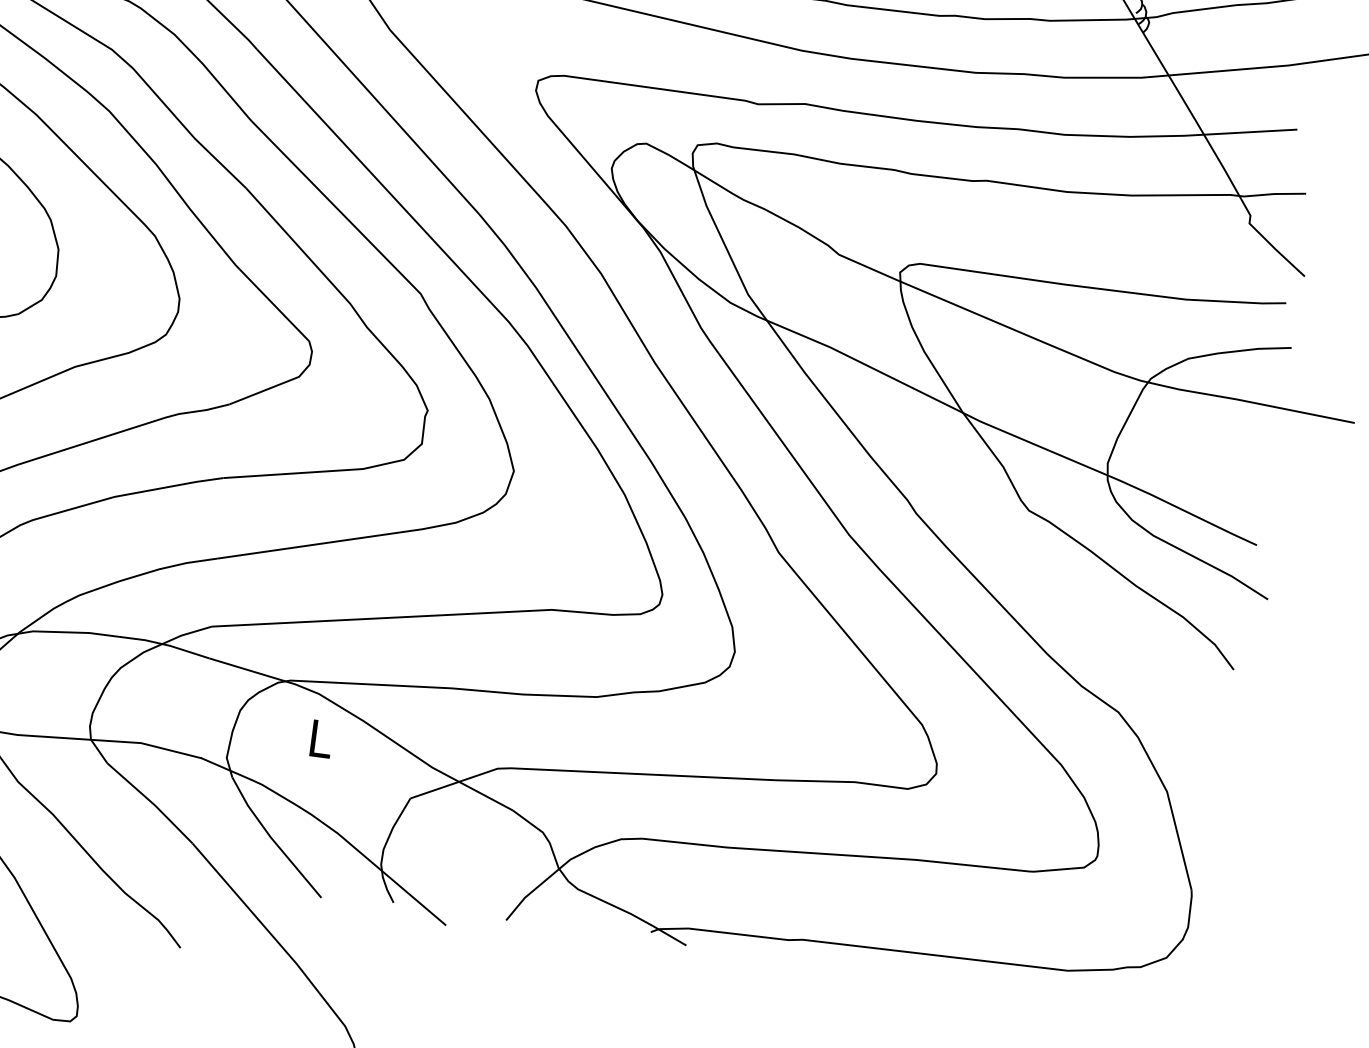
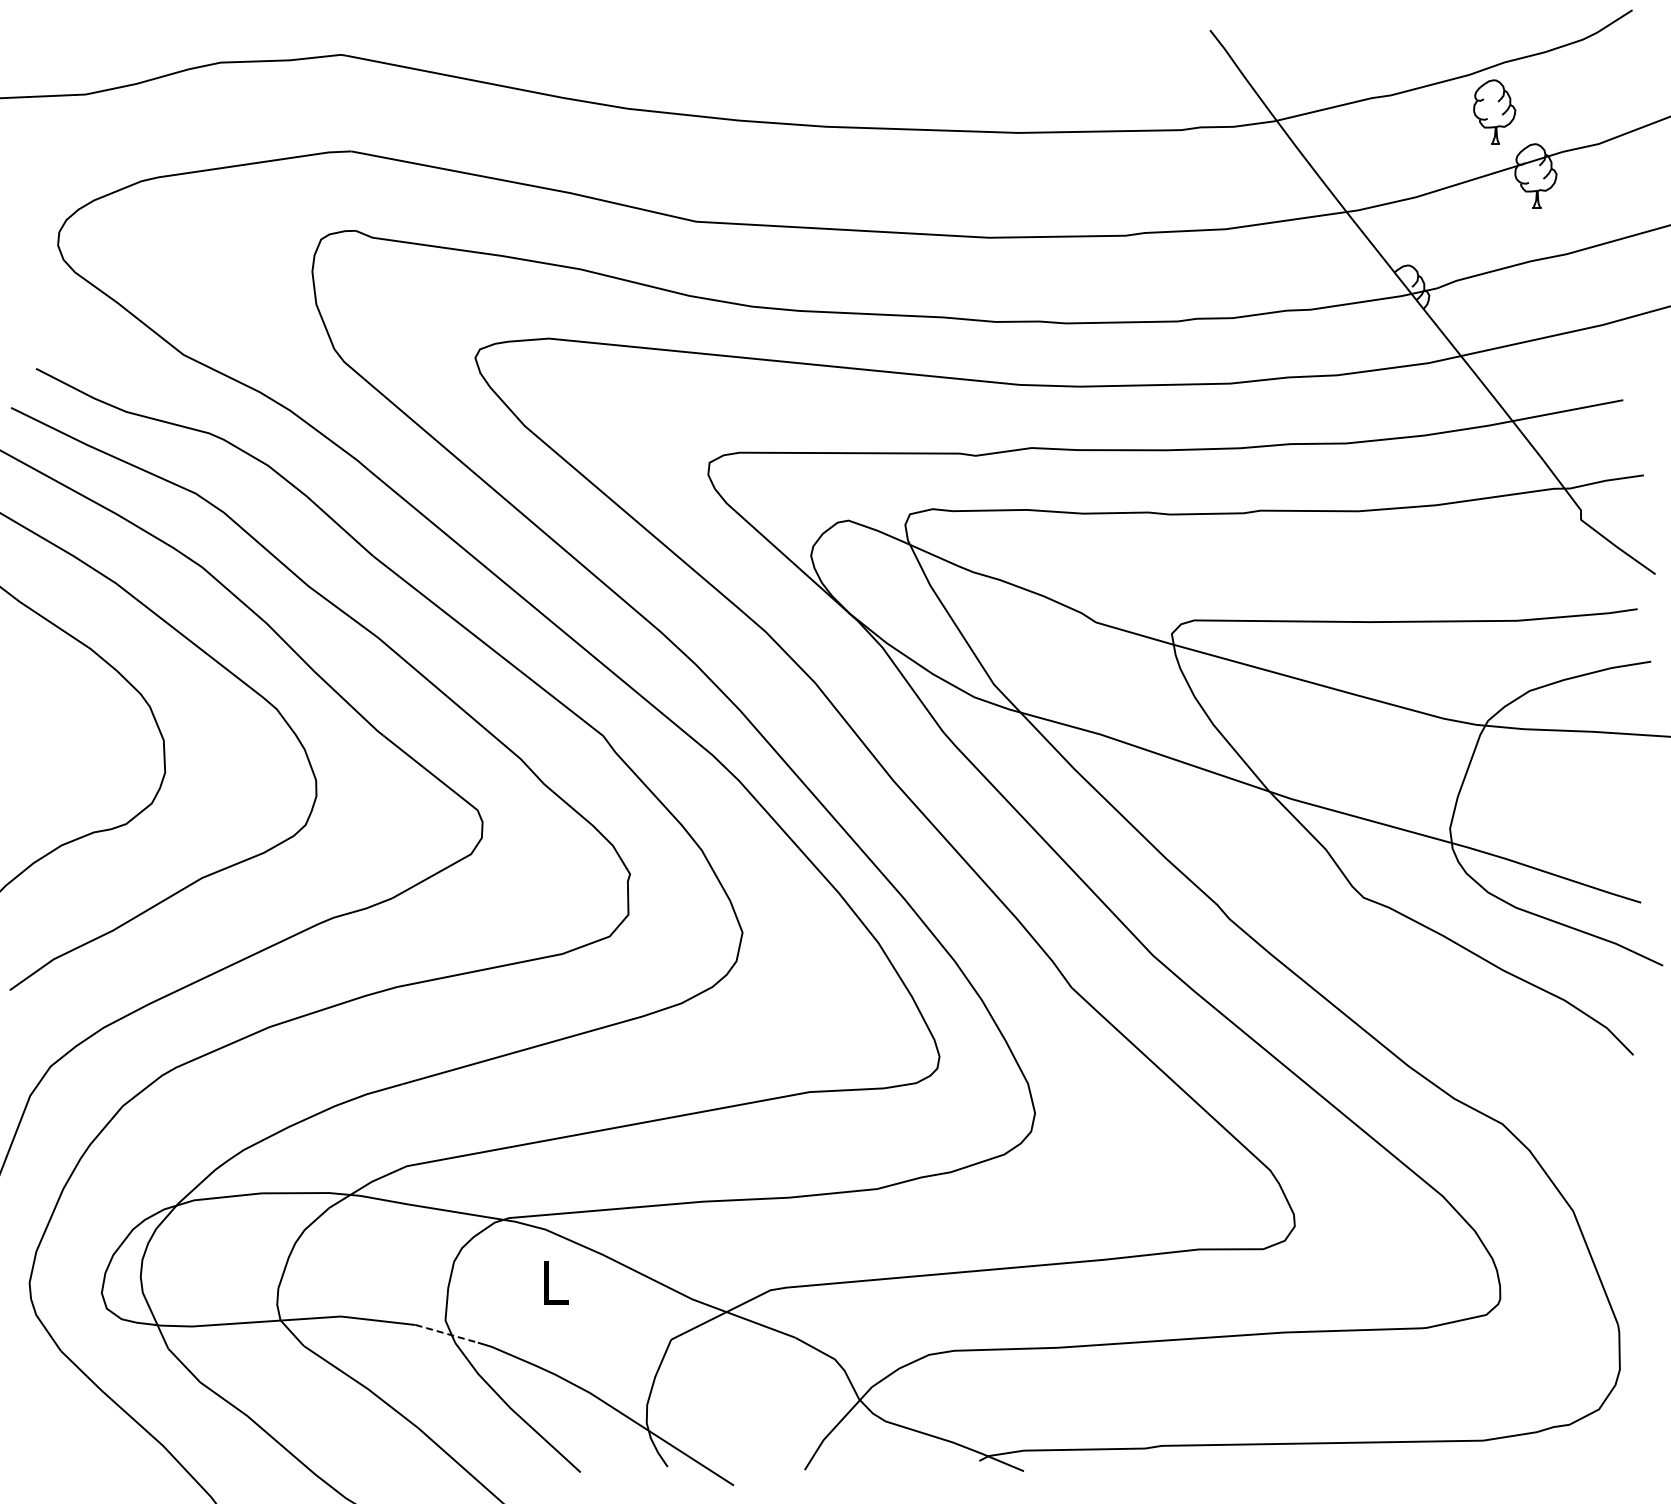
line: (226, 768) -> (447, 1333), solid -> dashed

